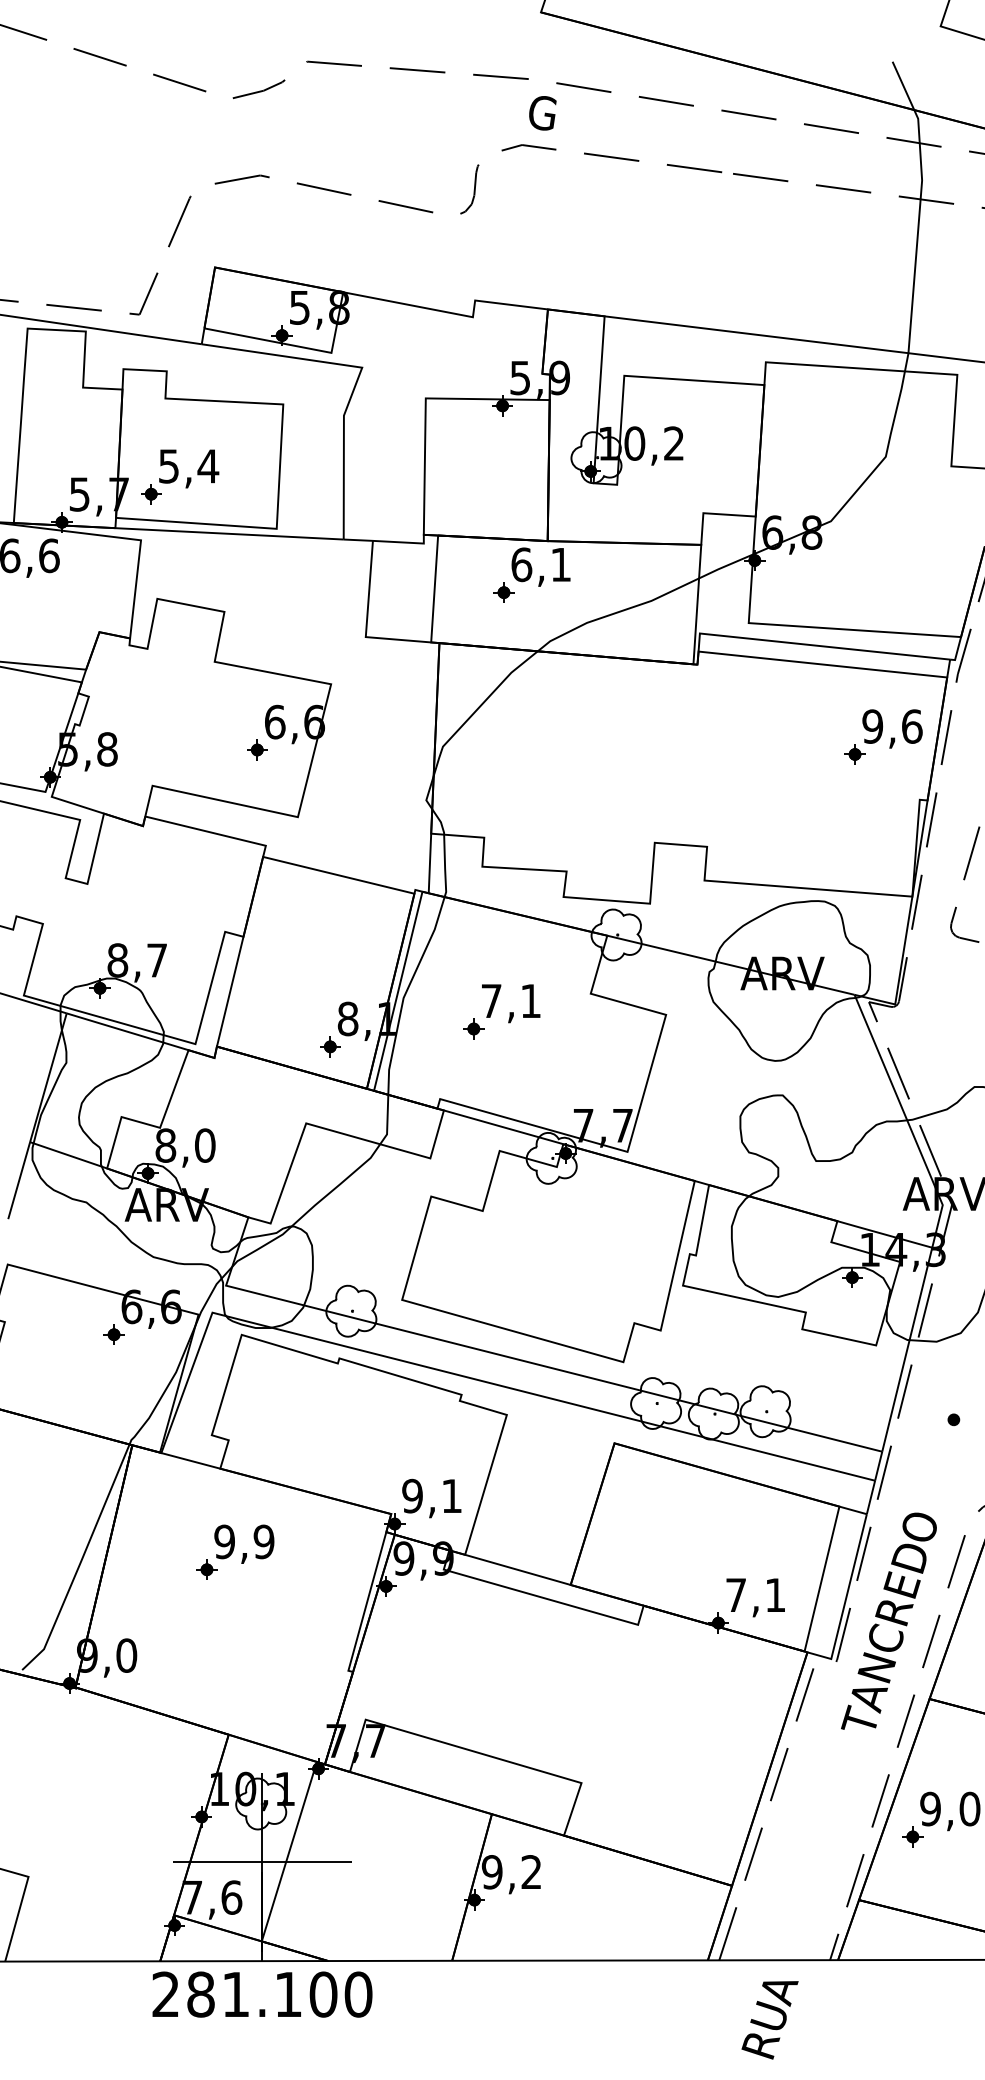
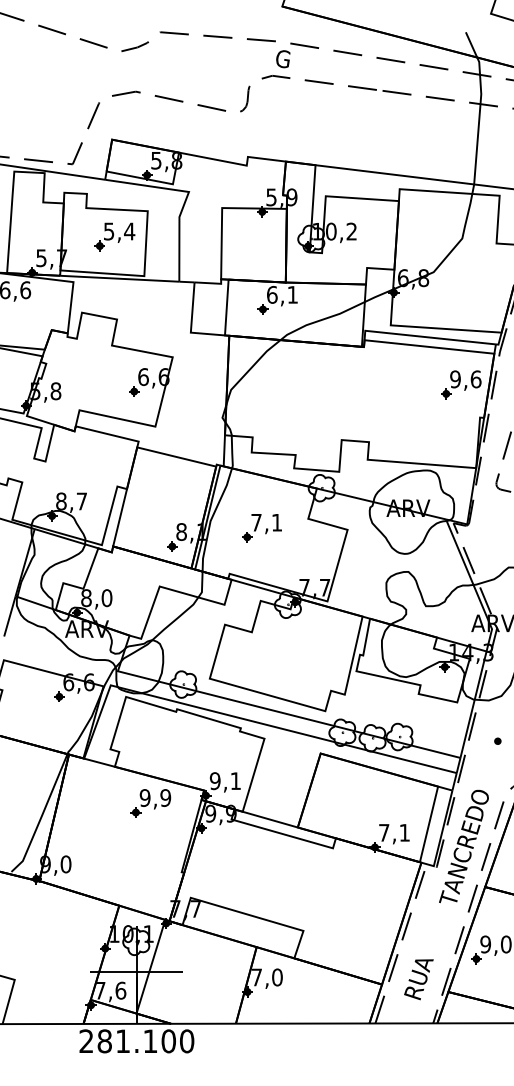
part: (179, 475) -> (114, 236), moved
part: (234, 1552) -> (150, 803), moved
text: (510, 1872) -> (266, 977), 9,2 -> 7,0
text: (769, 2019) -> (418, 979), moved

